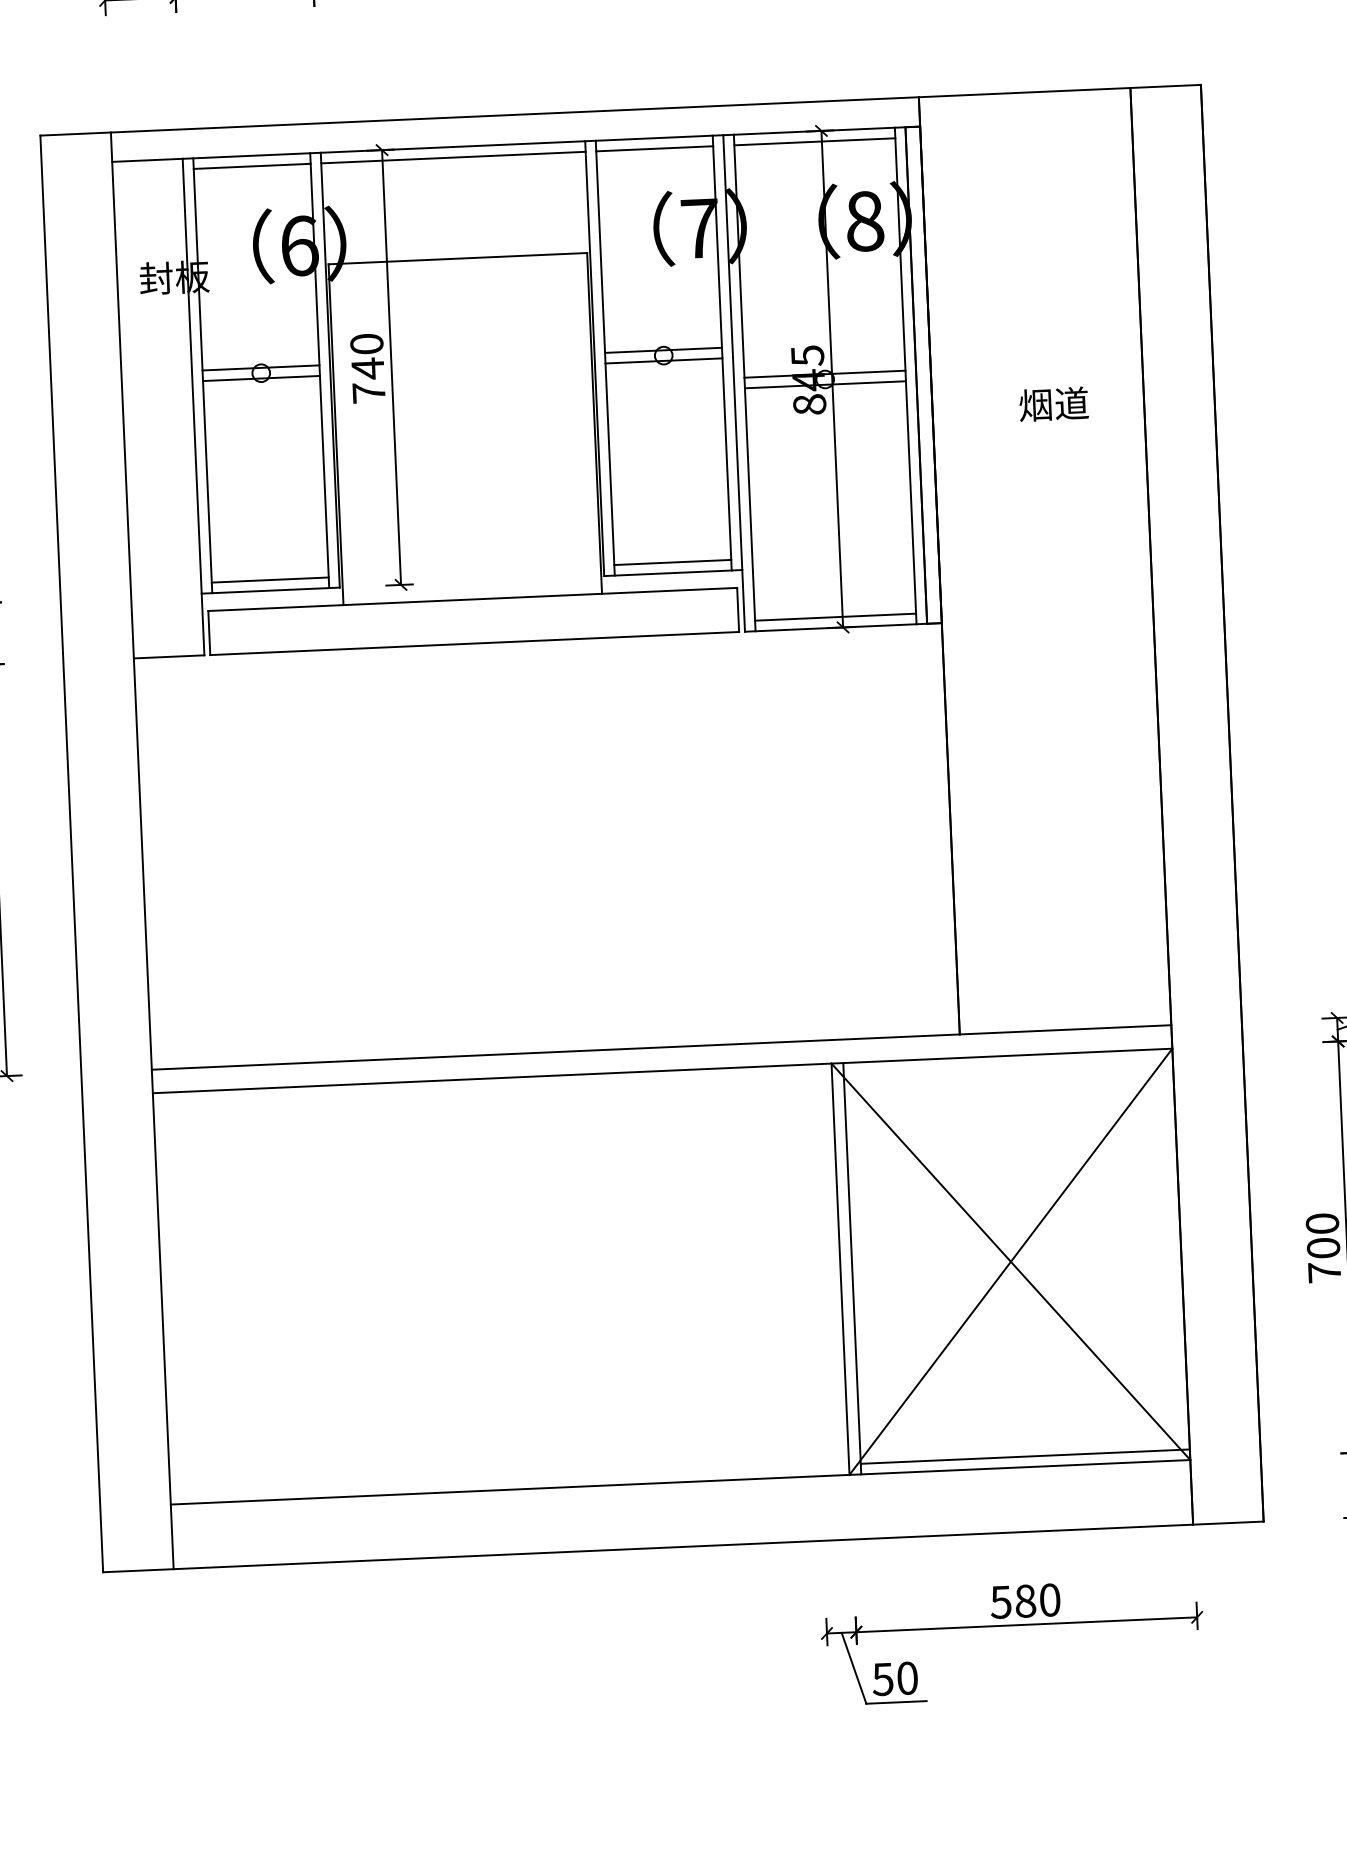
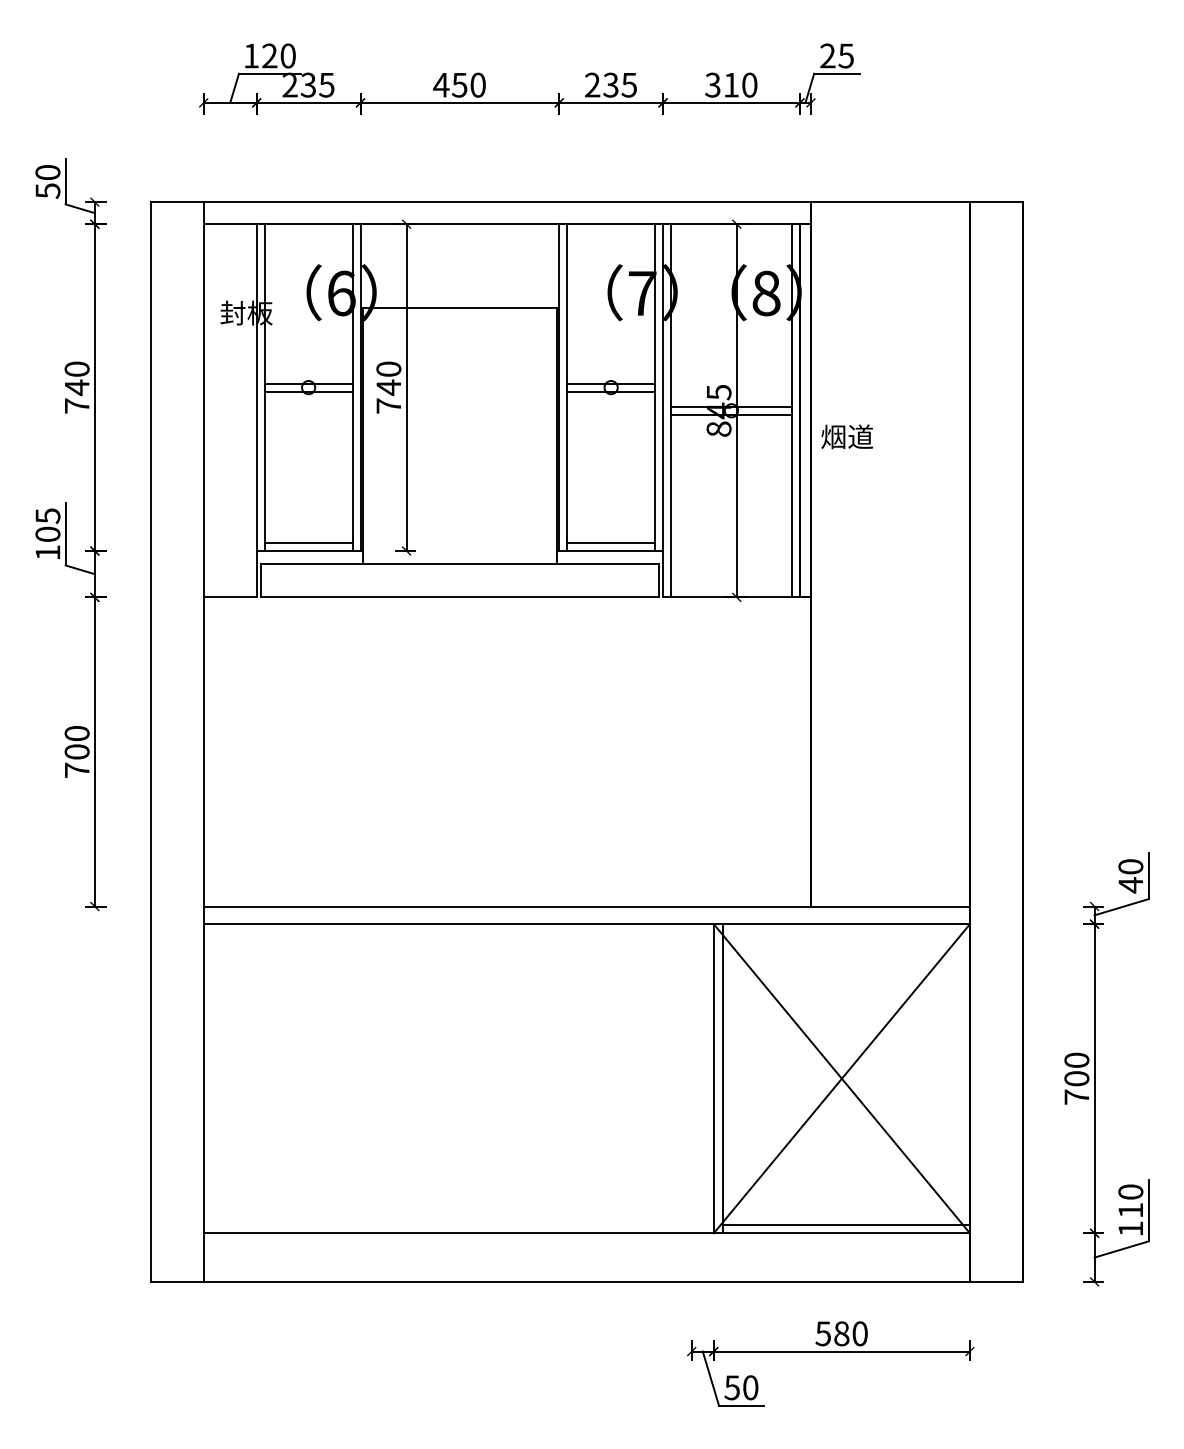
line: (813, 142) -> (730, 232), removed
line: (655, 149) -> (611, 232), removed
line: (452, 158) -> (459, 232), removed
line: (252, 166) -> (308, 232), removed
text: (1052, 403) -> (846, 436), moved
line: (834, 617) -> (730, 589), removed

